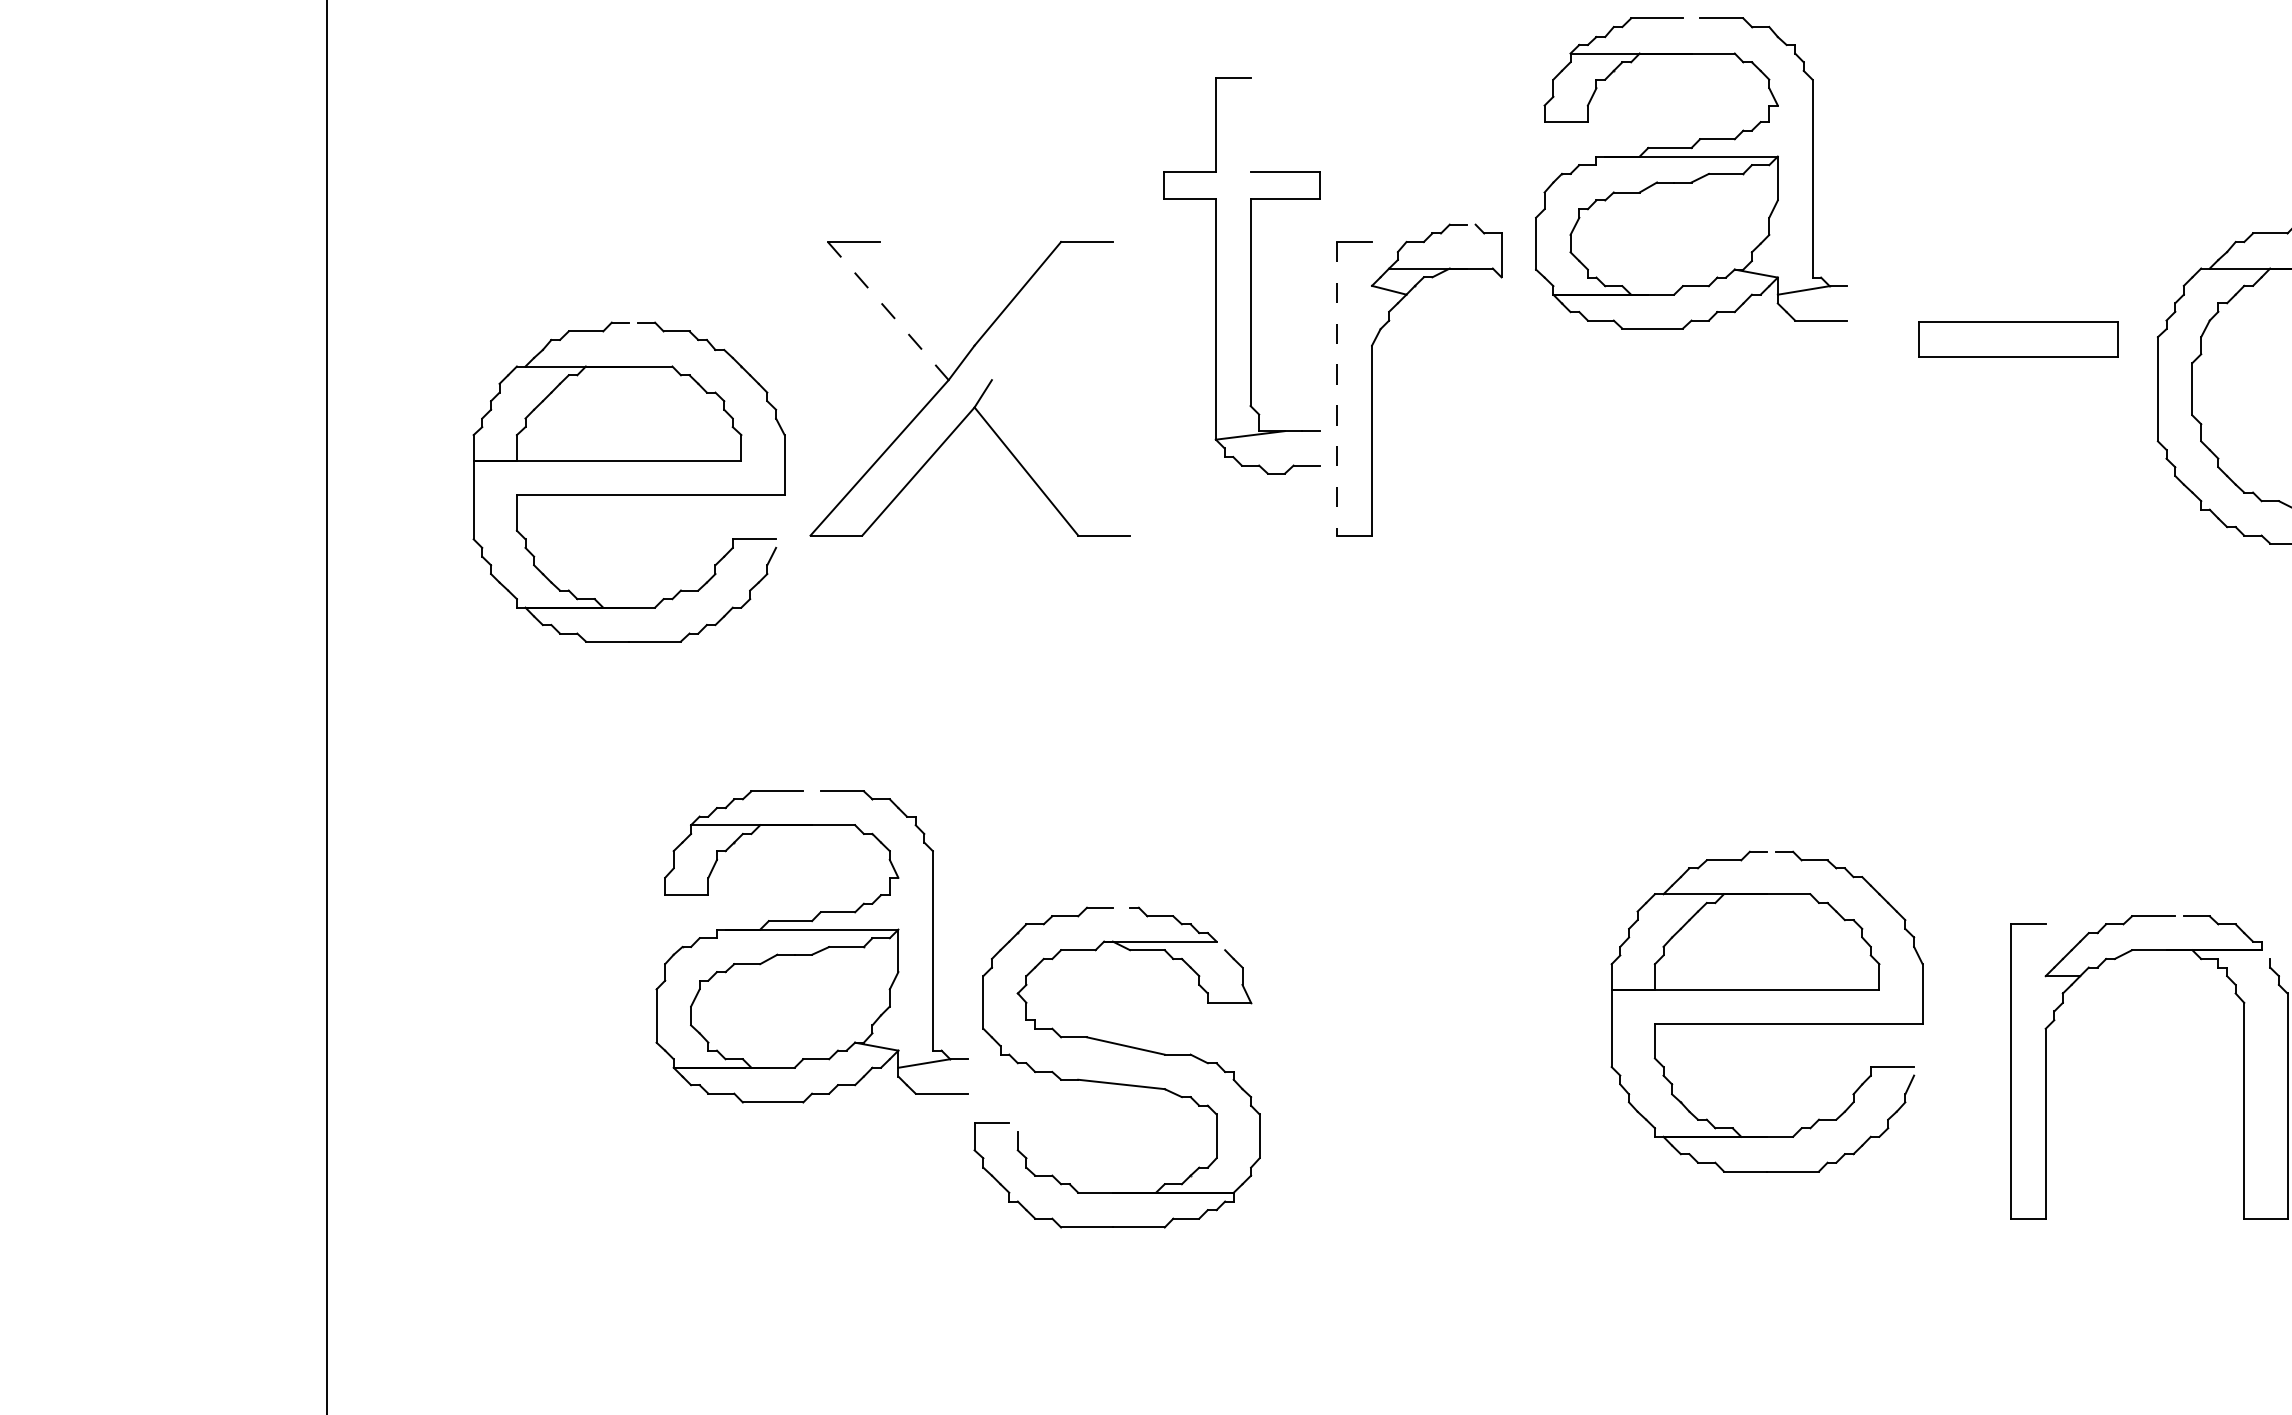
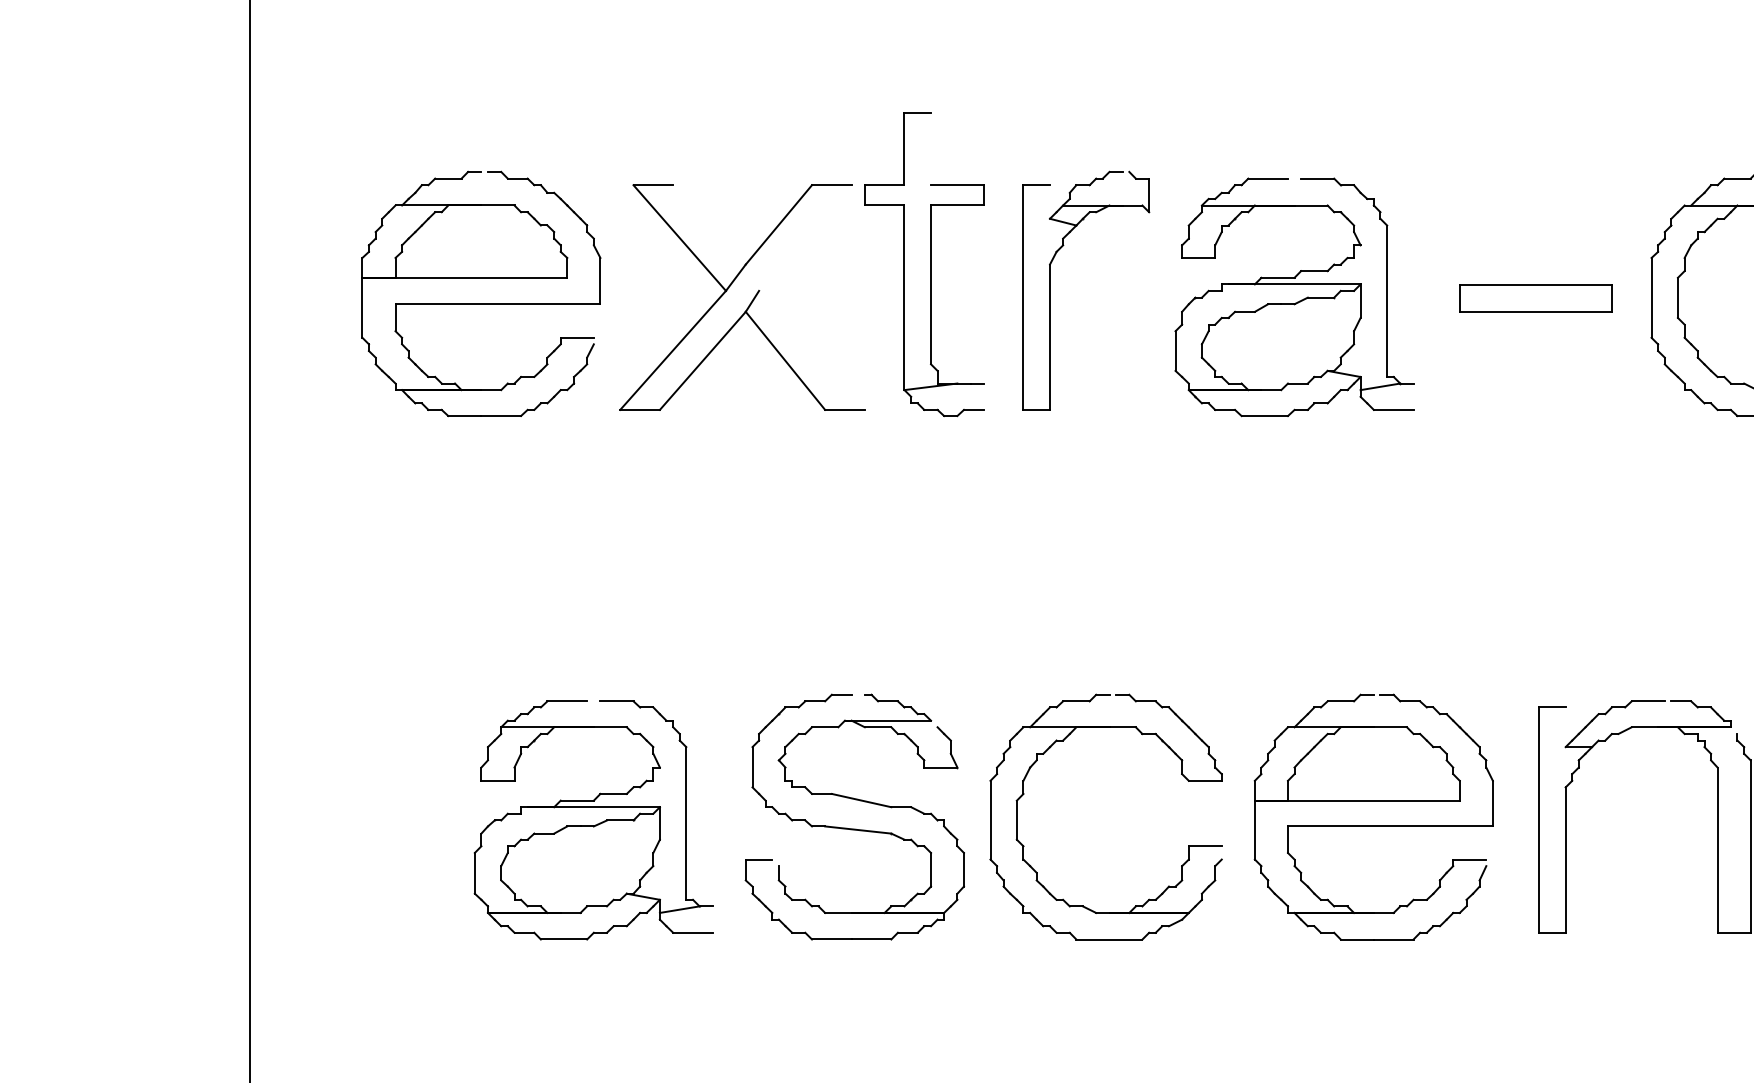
part: (1691, 173) -> (1294, 297), moved
part: (1250, 275) -> (930, 264), moved
line: (888, 311) -> (679, 238), dashed -> solid
part: (2018, 339) -> (1535, 298), moved
line: (1337, 388) -> (1023, 297), dashed -> solid
part: (628, 494) -> (480, 303), moved
part: (811, 946) -> (593, 820), moved
part: (1766, 1023) -> (1373, 826), moved
part: (1338, 1037) -> (1024, 794), added

